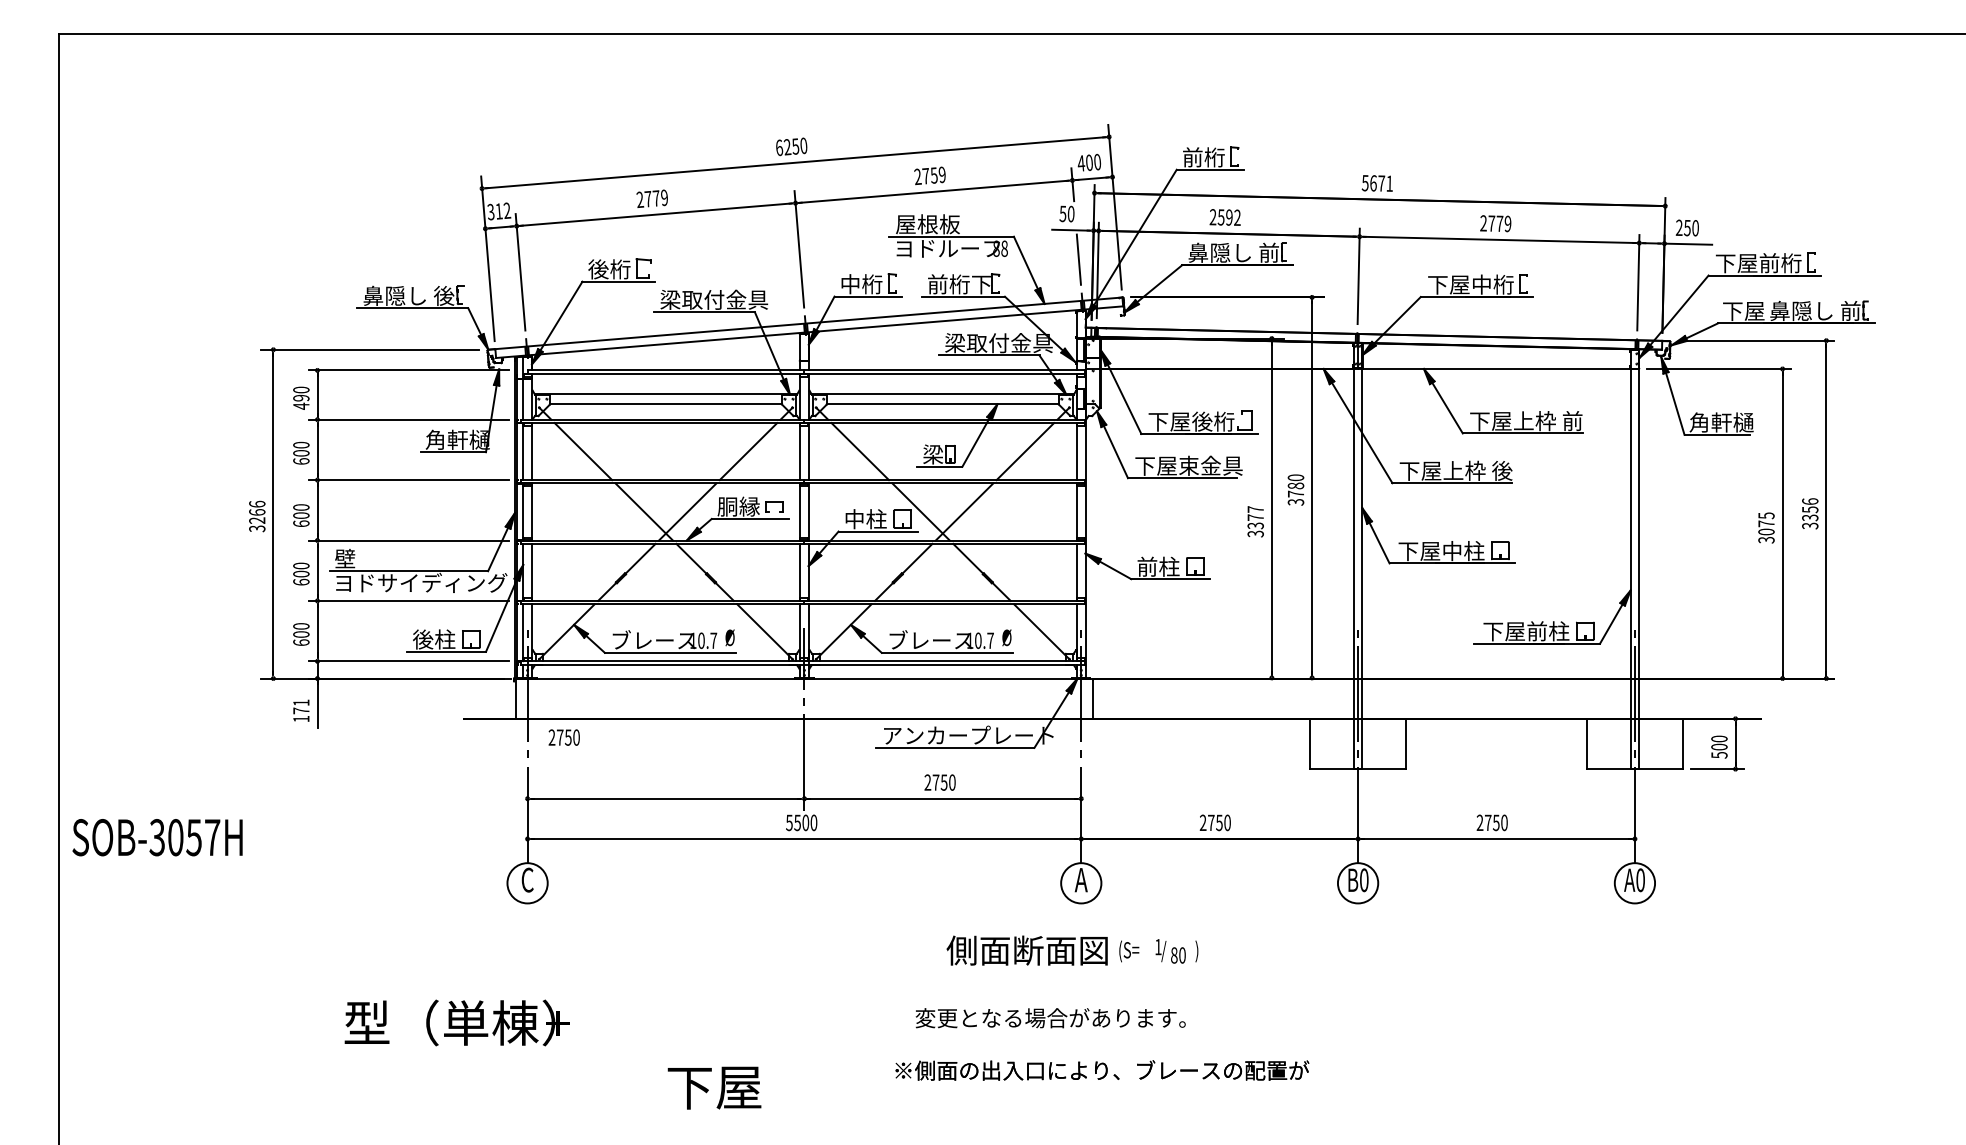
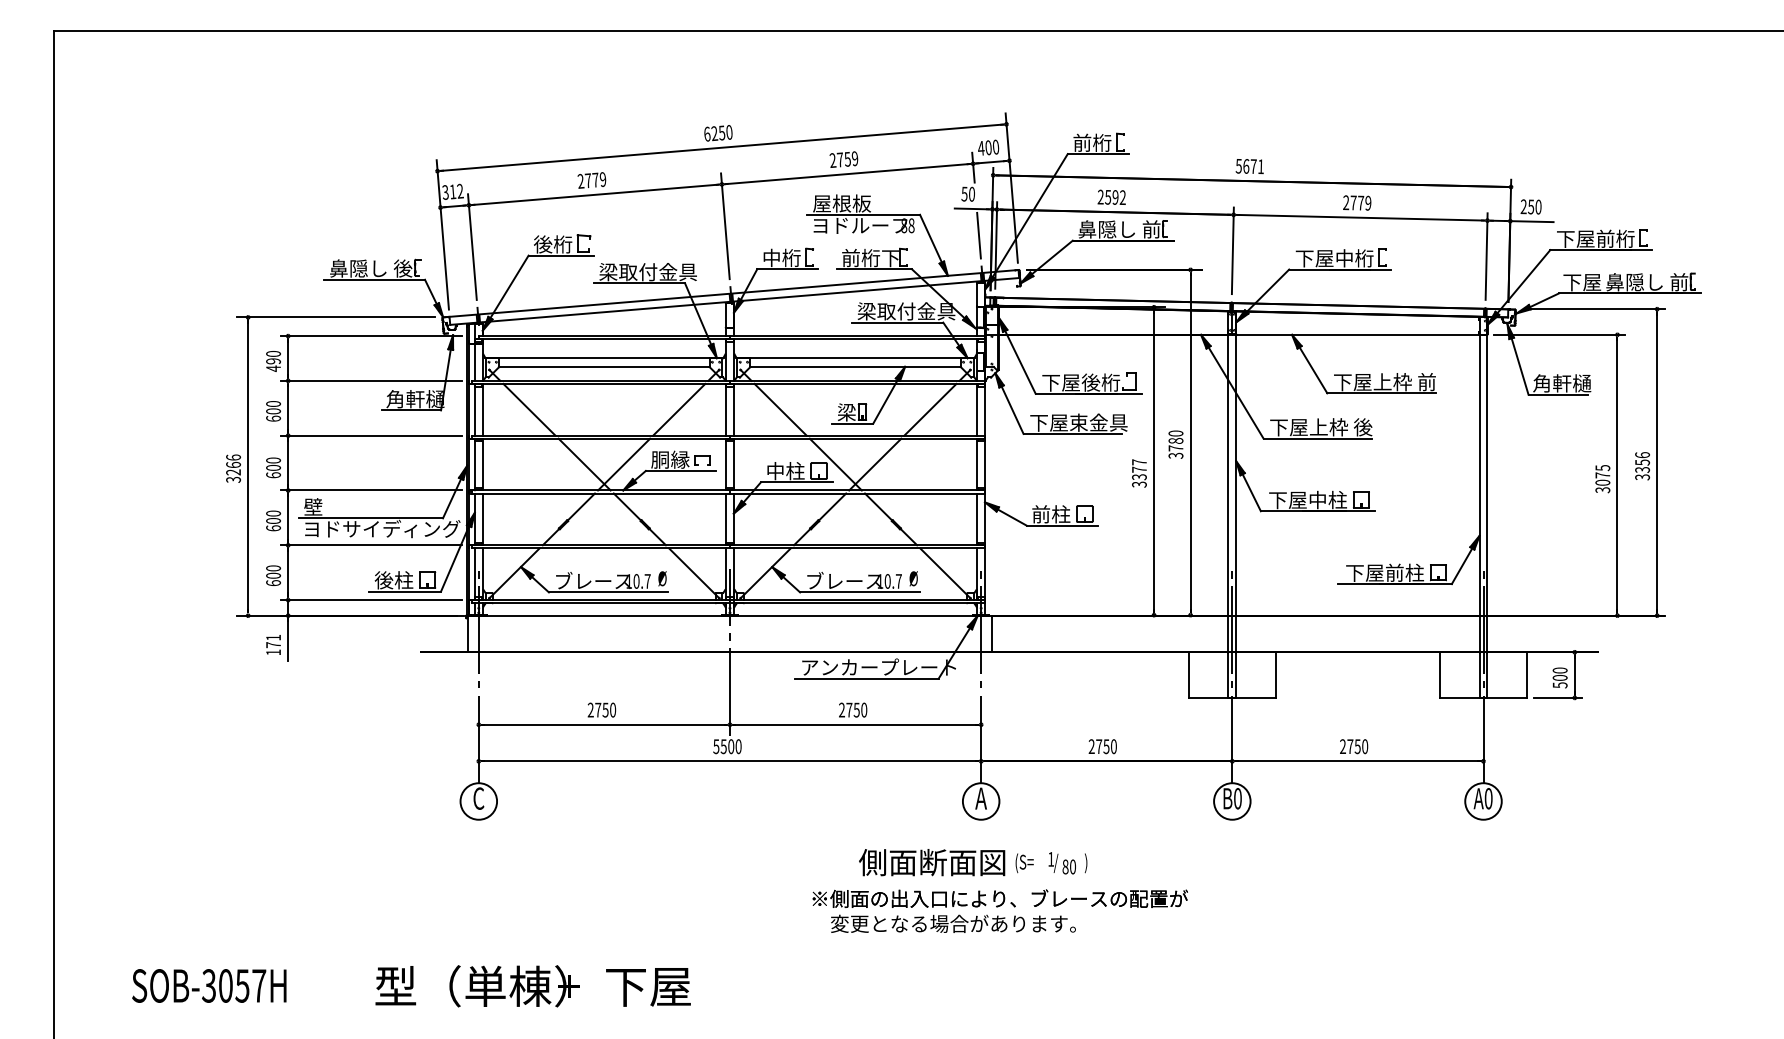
text: (563, 737) -> (601, 710), moved
text: (157, 837) -> (209, 985), moved
text: (456, 1022) -> (476, 985), moved
text: (1102, 1070) -> (1000, 898), moved

